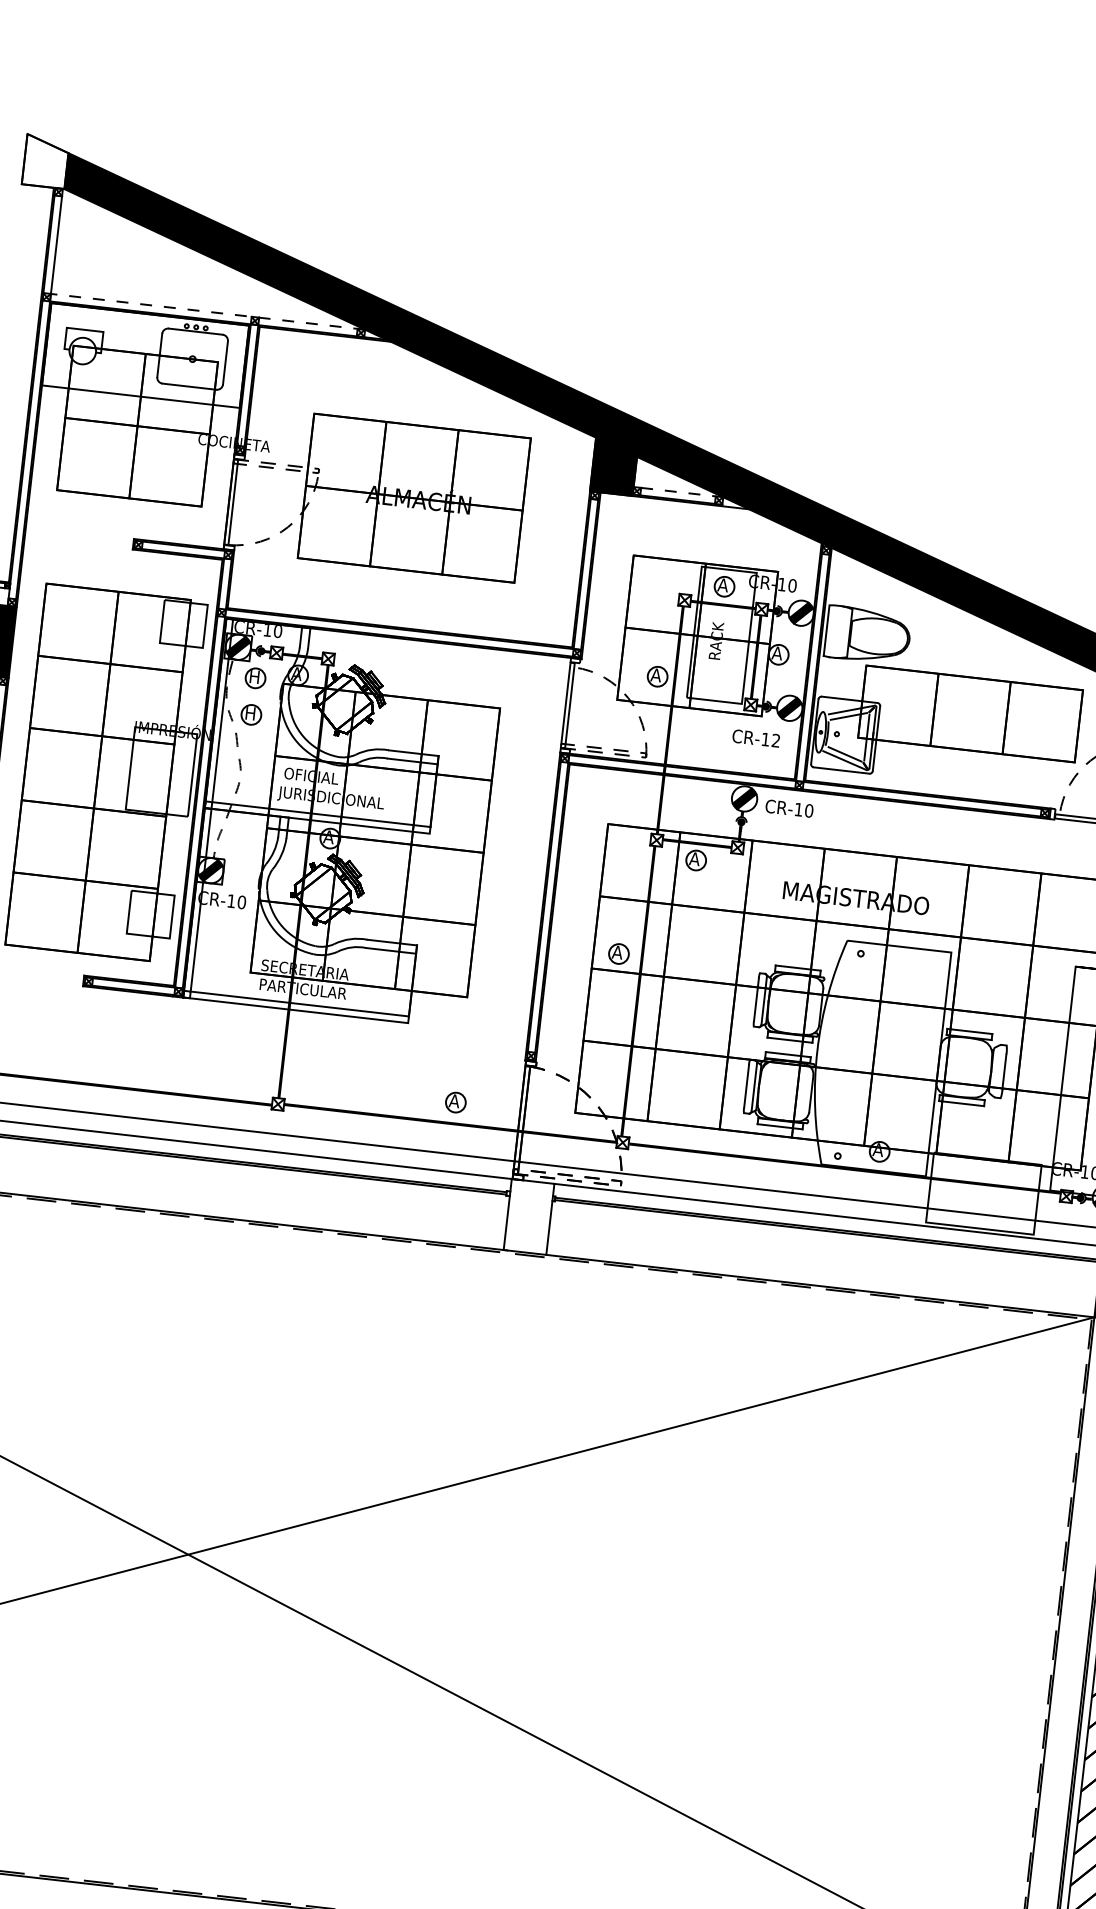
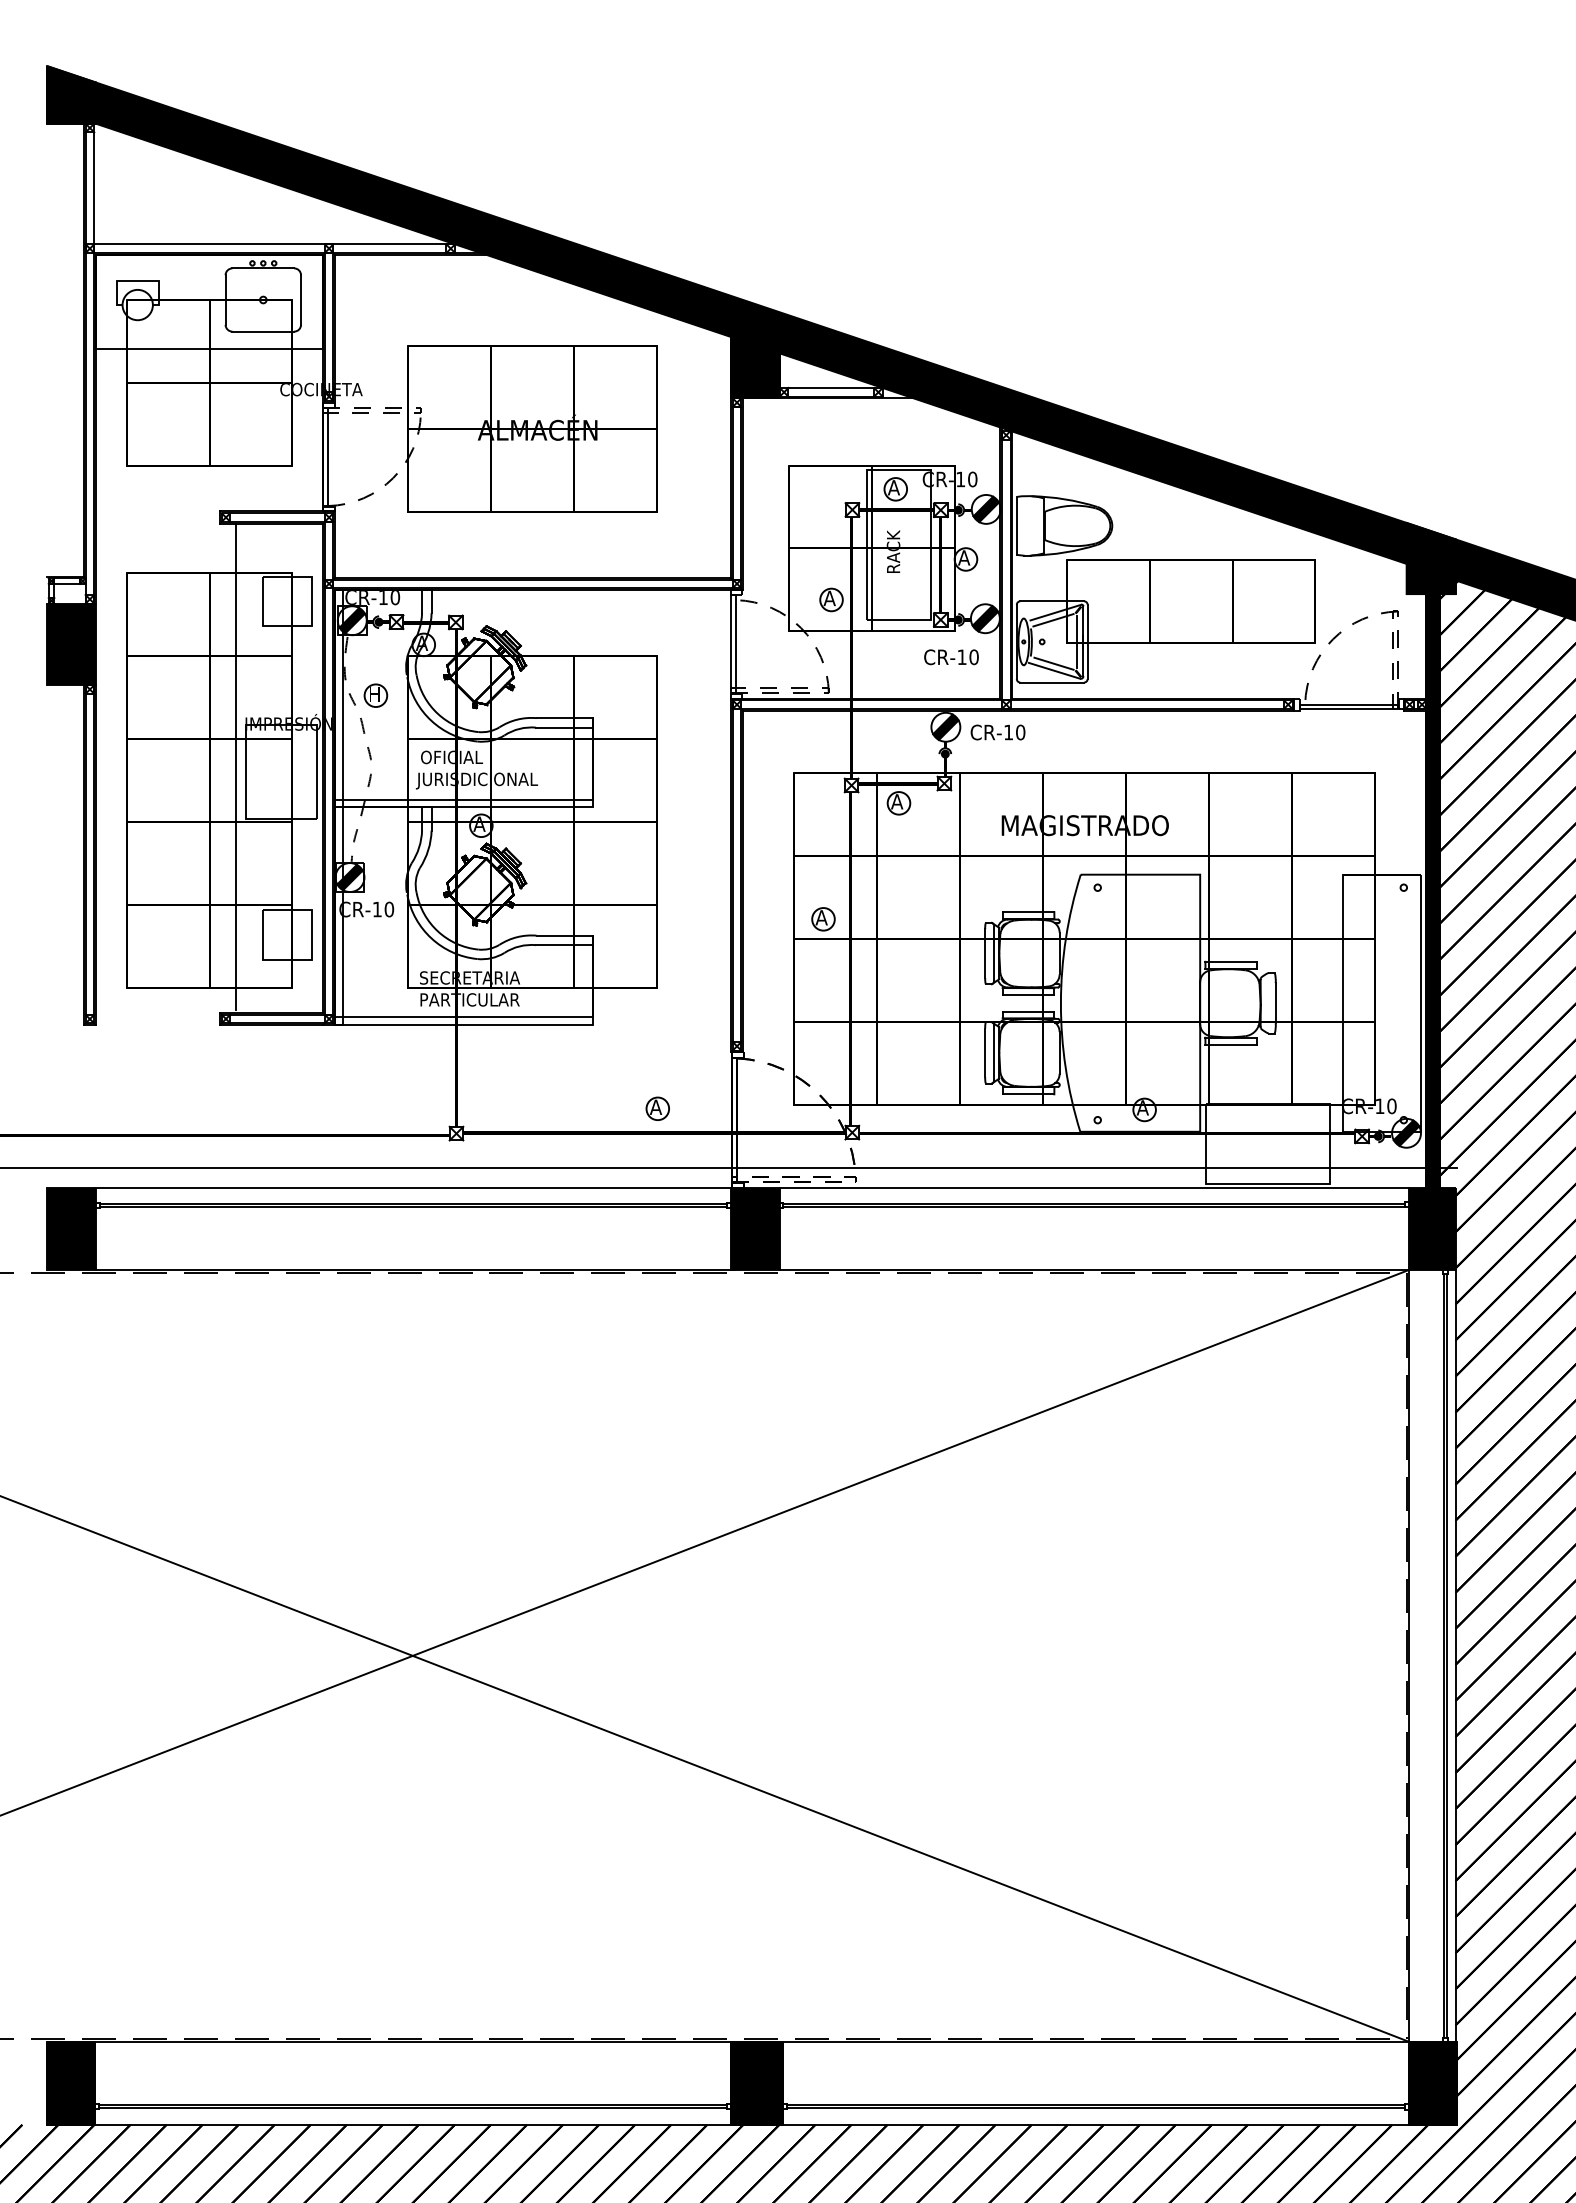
fill: (45, 161) -> (71, 94), added
line: (207, 311) -> (274, 244), dashed -> solid
line: (678, 491) -> (831, 387), dashed -> solid
part: (255, 678) -> (375, 653), removed
text: (775, 740) -> (973, 657), CR-12 -> CR-10
line: (122, 762) -> (236, 766), added
fill: (529, 1216) -> (755, 1228), added

